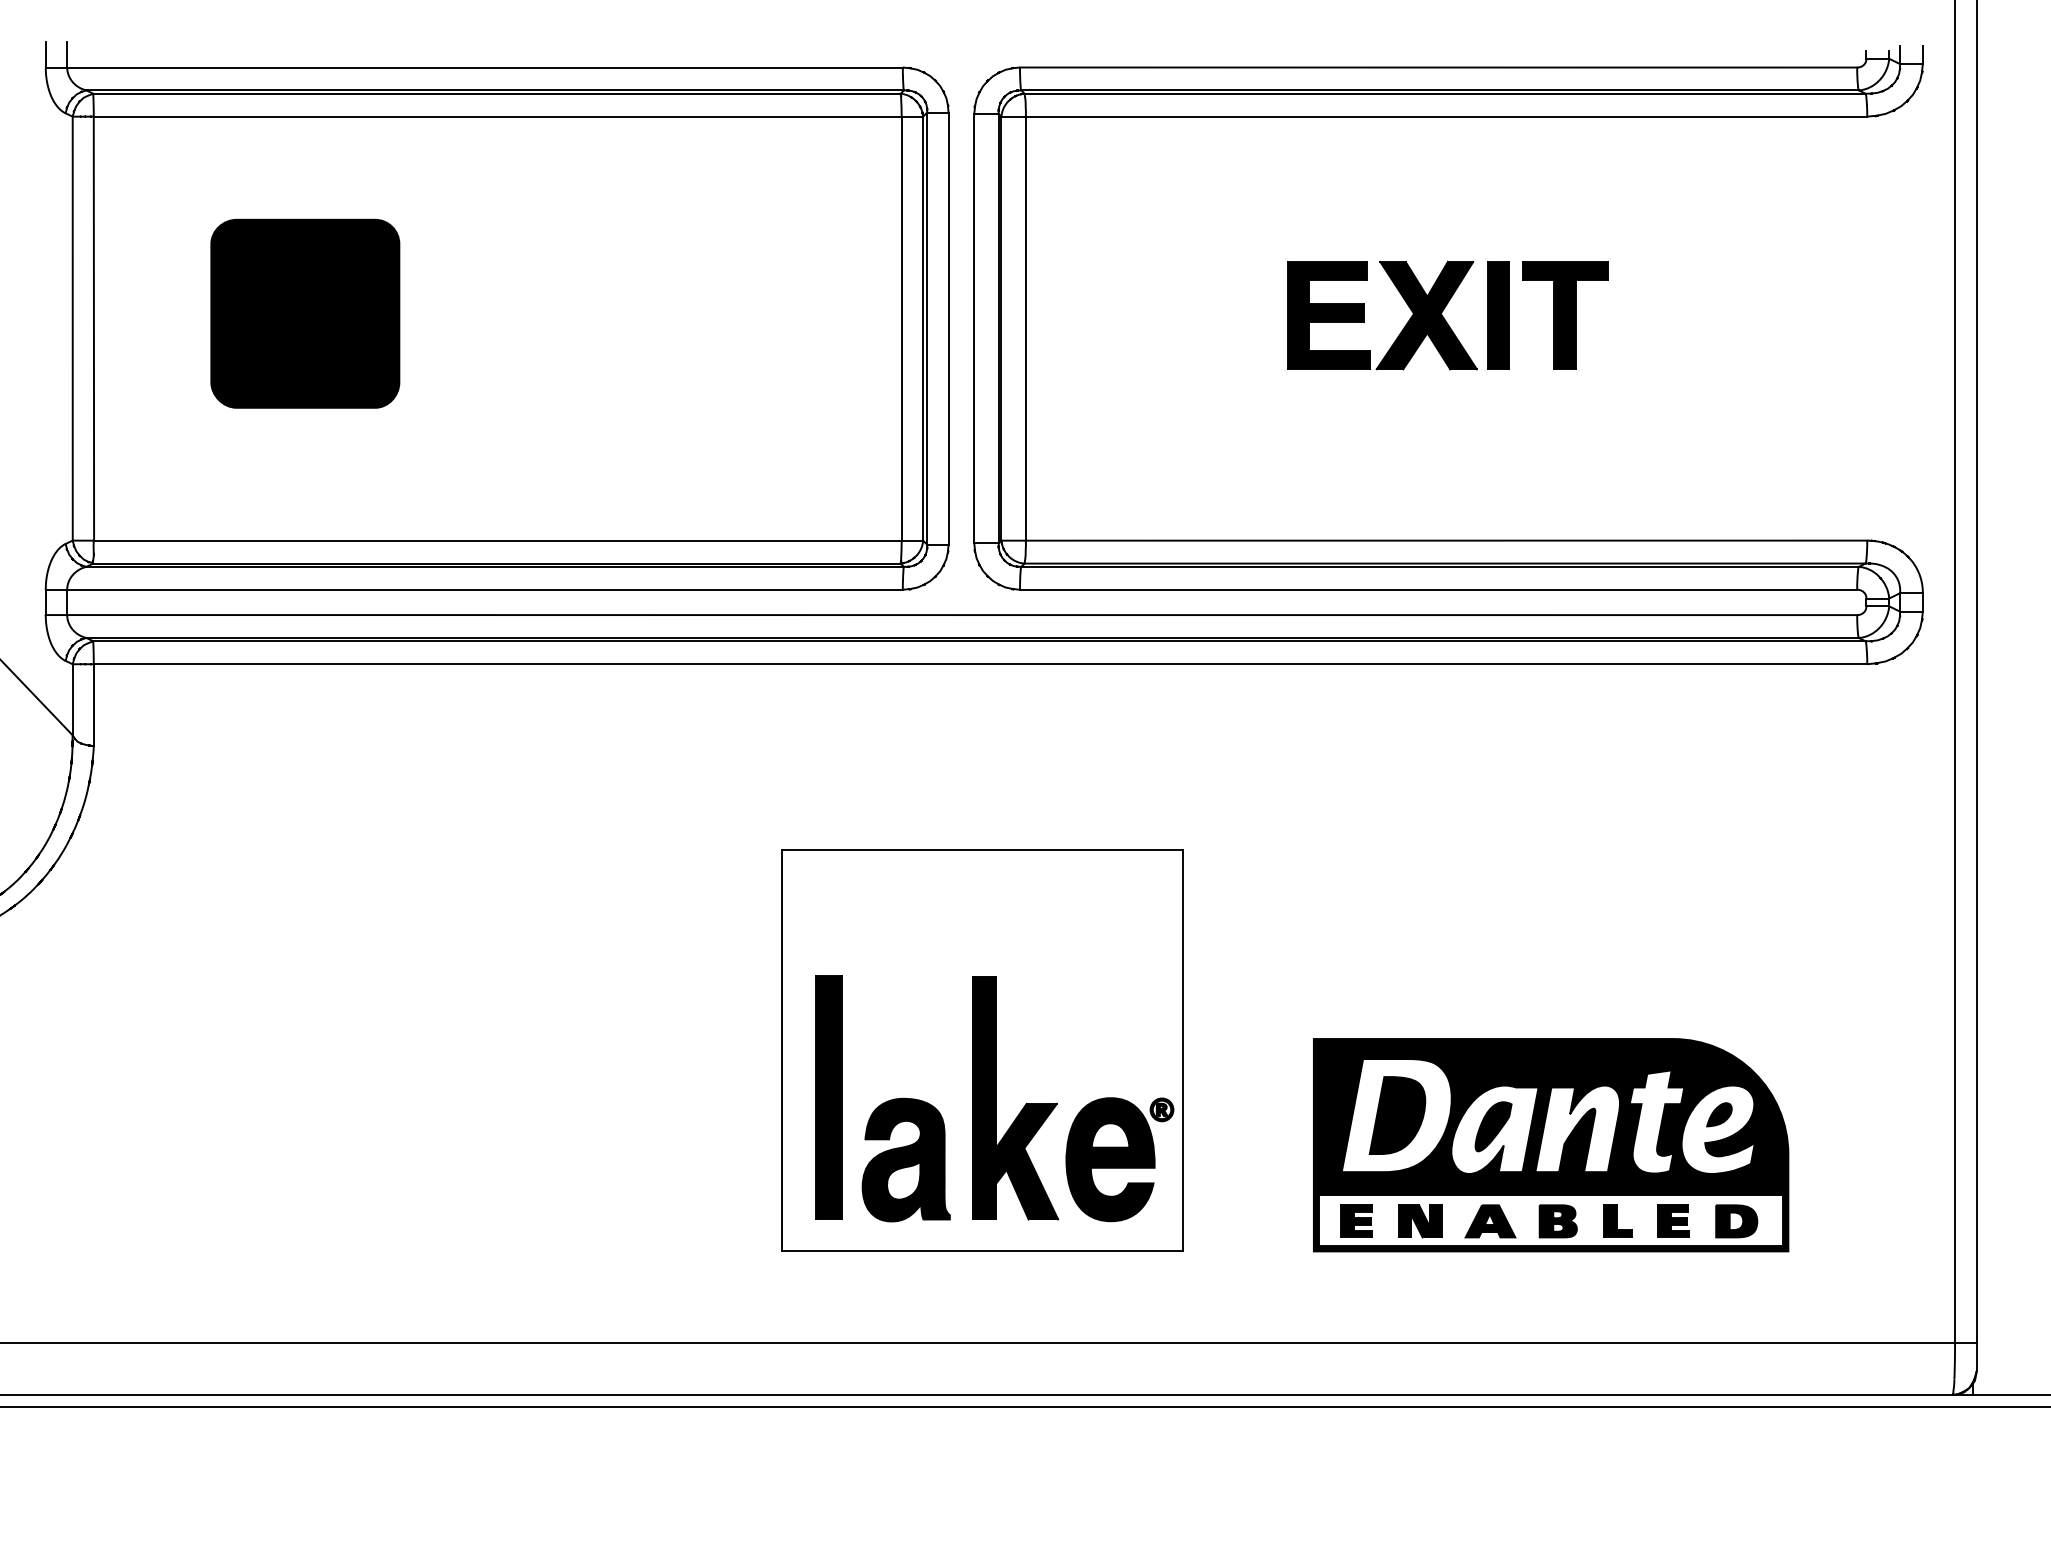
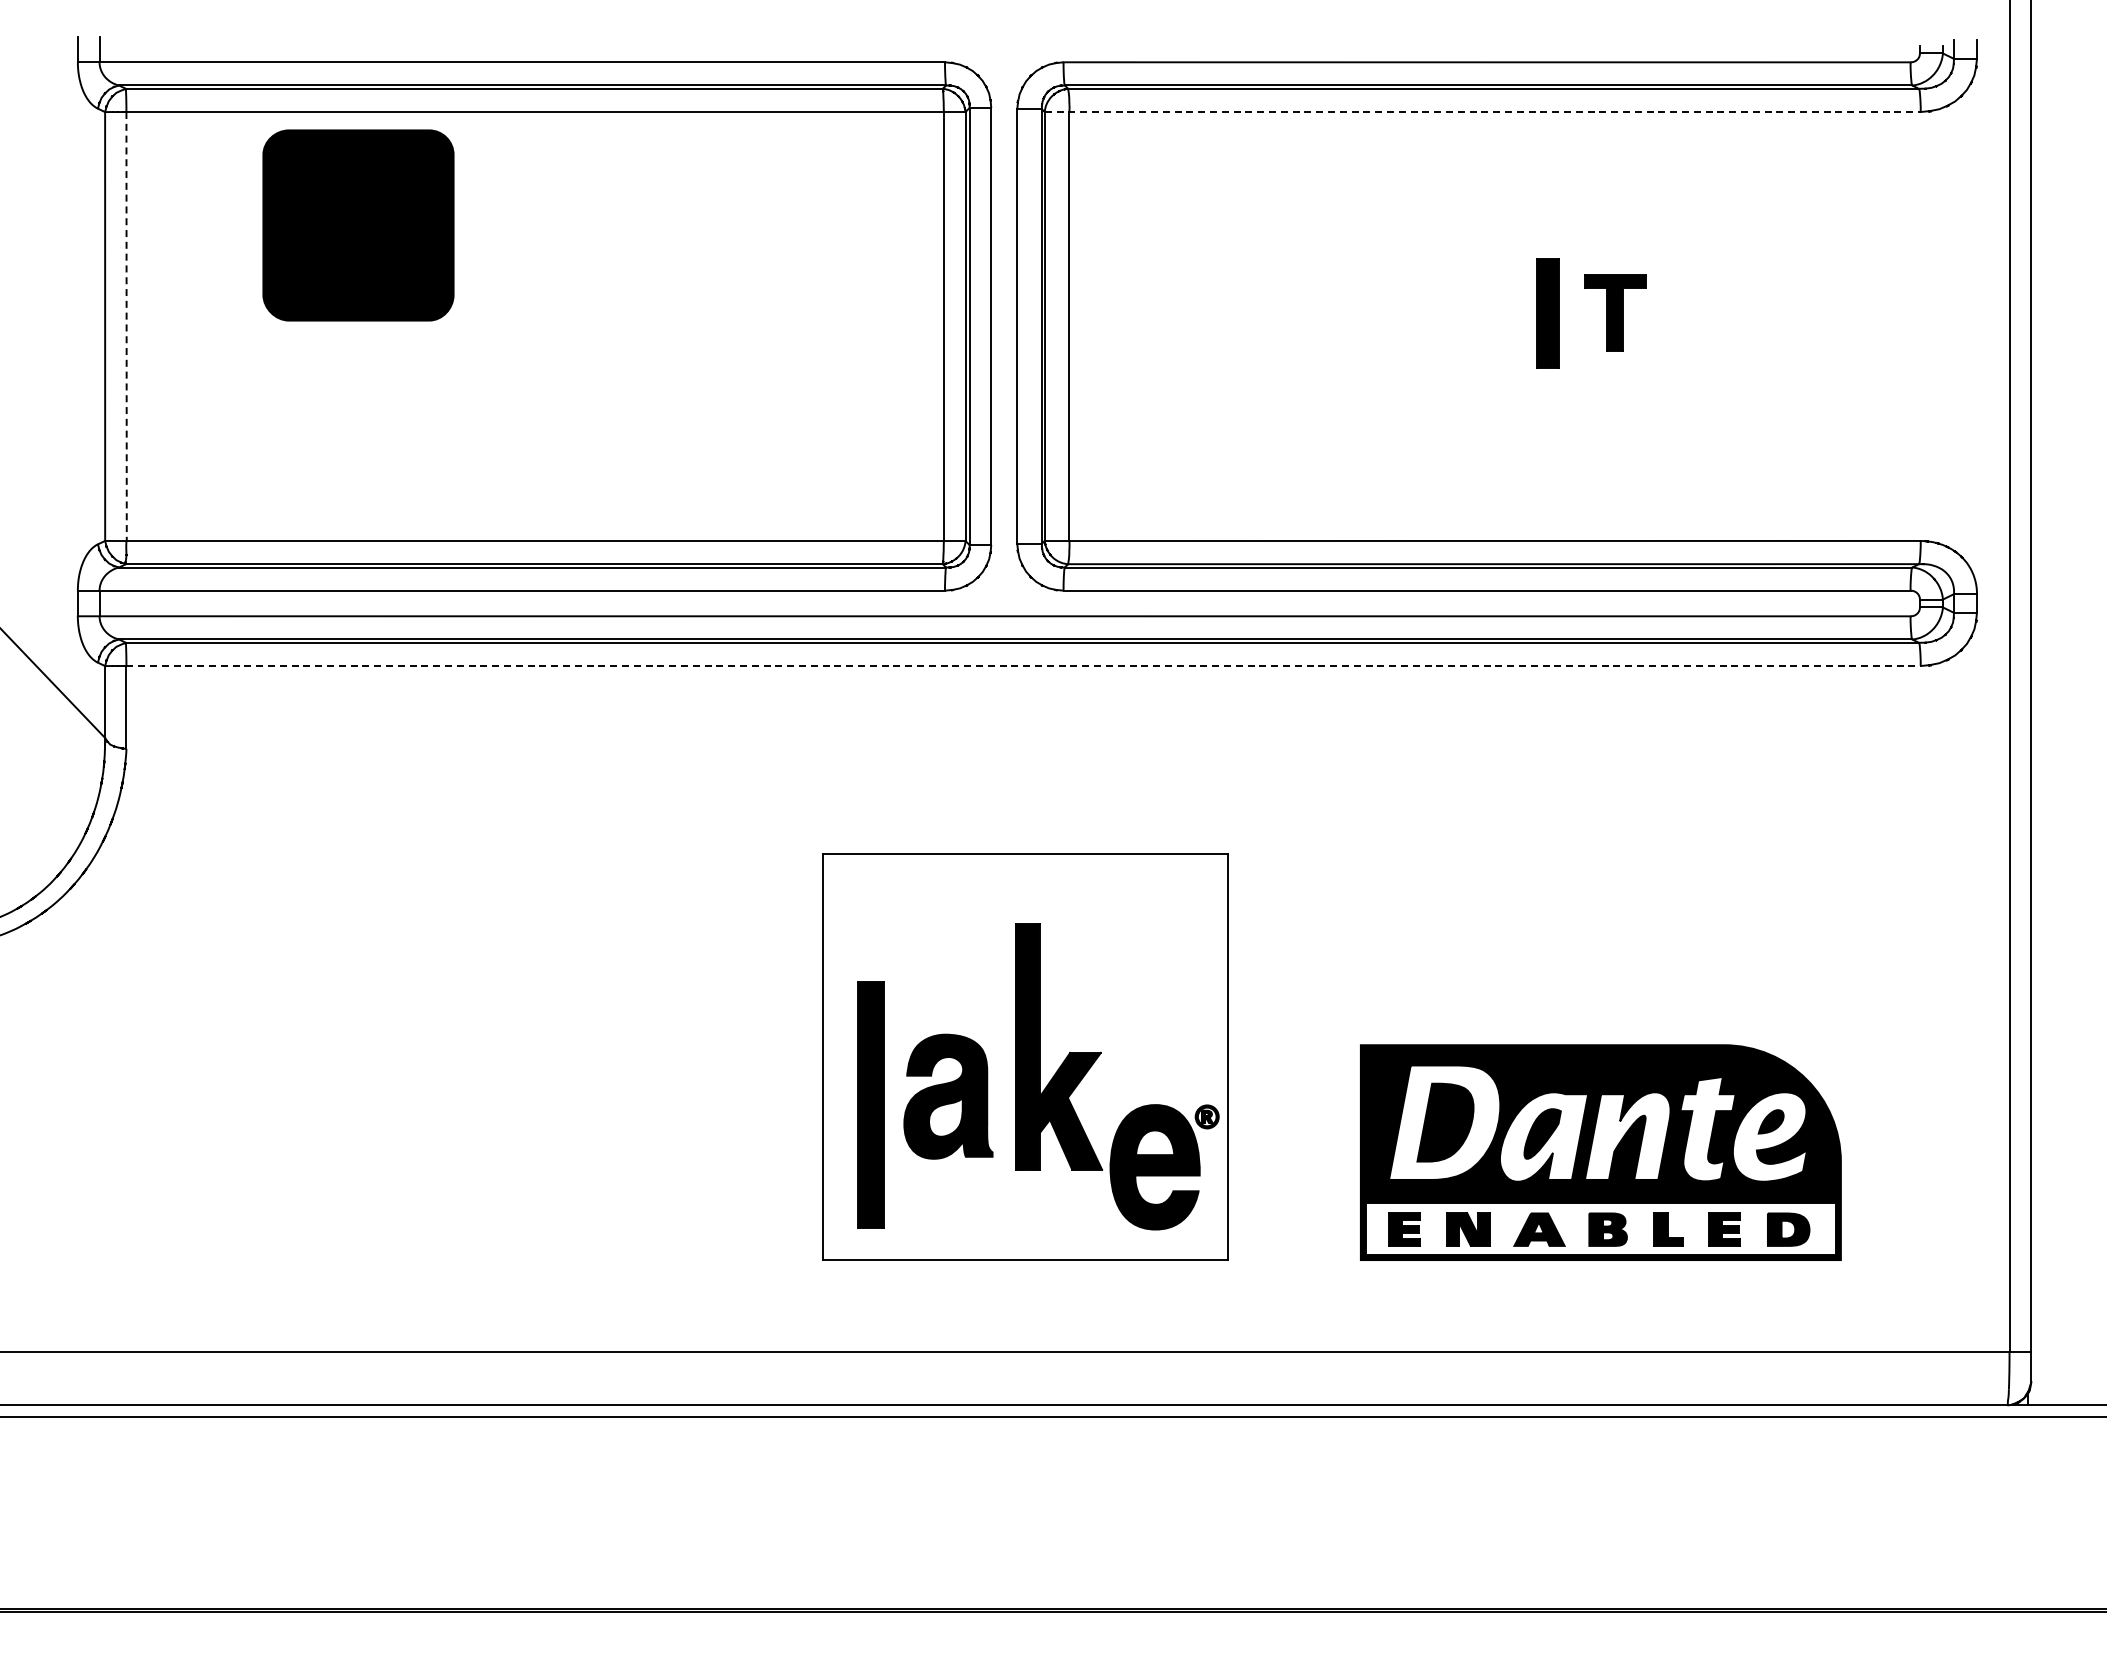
line: (1434, 117) -> (1482, 112), solid -> dashed
part: (305, 313) -> (358, 225), moved
part: (1363, 315) -> (1411, 313), removed
part: (1565, 315) -> (1615, 313), size x0.7
line: (93, 329) -> (126, 327), solid -> dashed
line: (981, 664) -> (1024, 666), solid -> dashed
part: (1024, 1104) -> (1068, 1053), moved
part: (906, 1159) -> (948, 1096), moved

